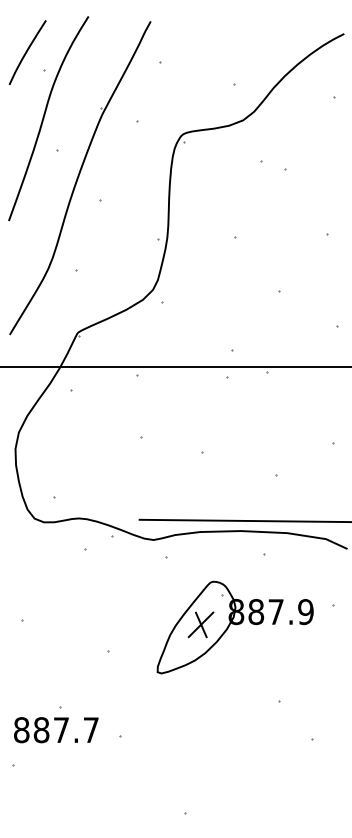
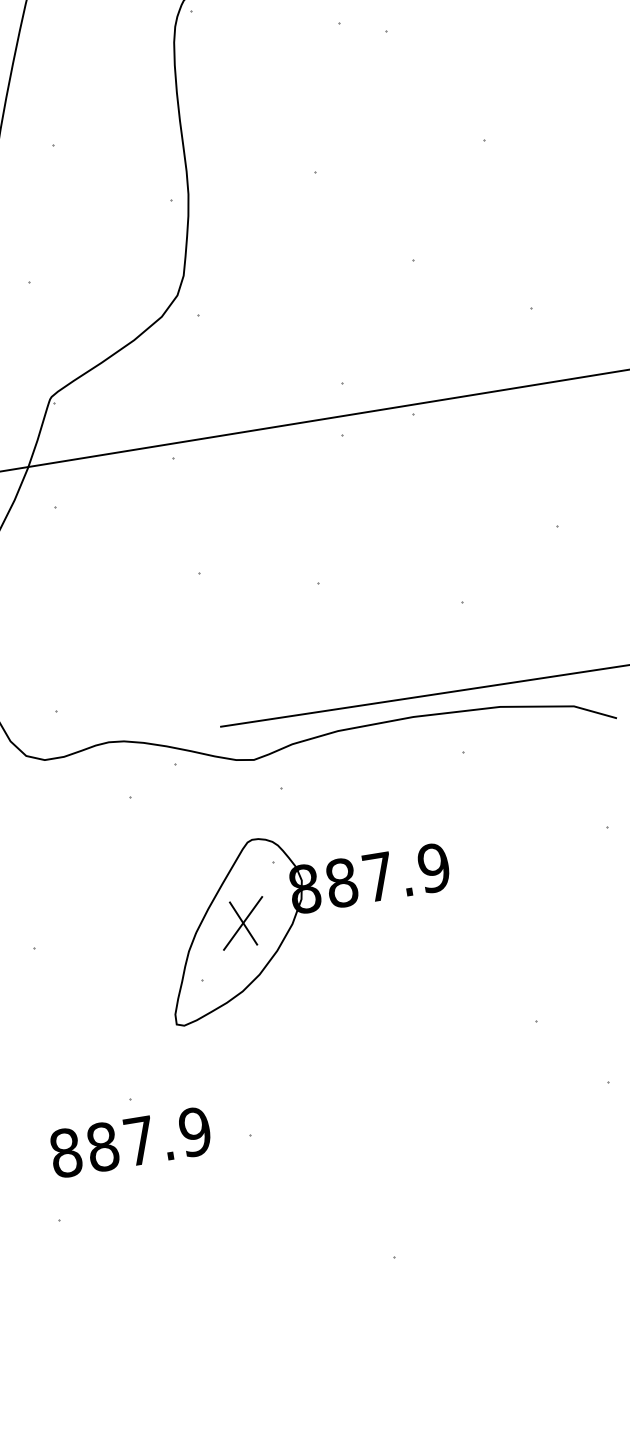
part: (234, 627) -> (306, 918), moved
text: (90, 730) -> (193, 1132), 887.7 -> 887.9

